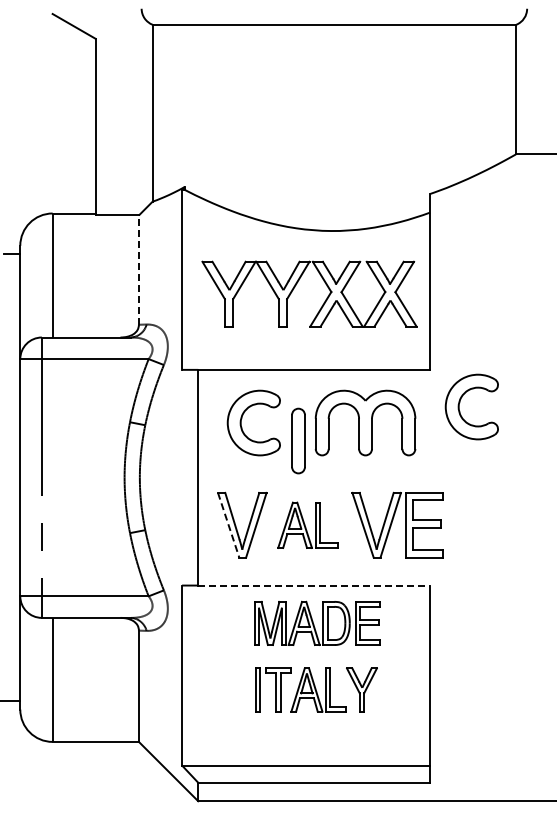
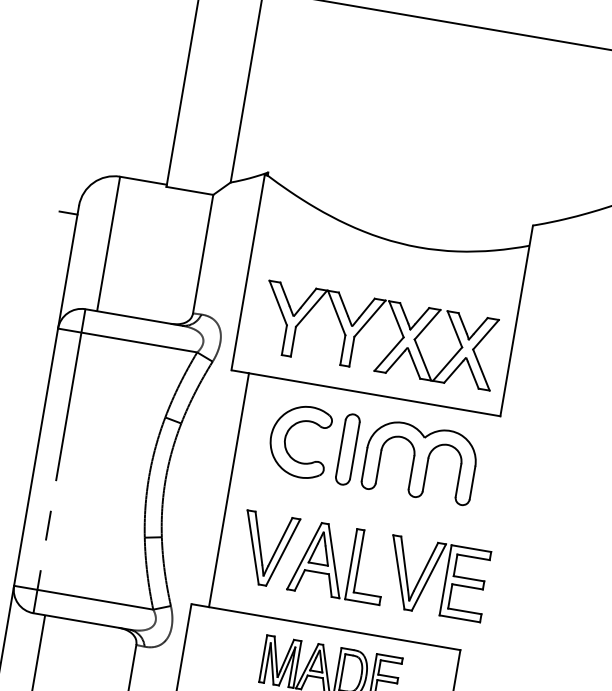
line: (138, 270) -> (202, 254), dashed -> solid
part: (295, 287) -> (365, 325), moved
part: (460, 402) -> (527, 457), removed
part: (298, 440) -> (347, 448), moved
line: (228, 525) -> (252, 547), dashed -> solid
part: (307, 525) -> (338, 562), size x1.43
line: (314, 585) -> (335, 628), dashed -> solid

